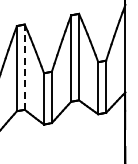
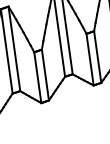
line: (24, 67) -> (14, 49), dashed -> solid

